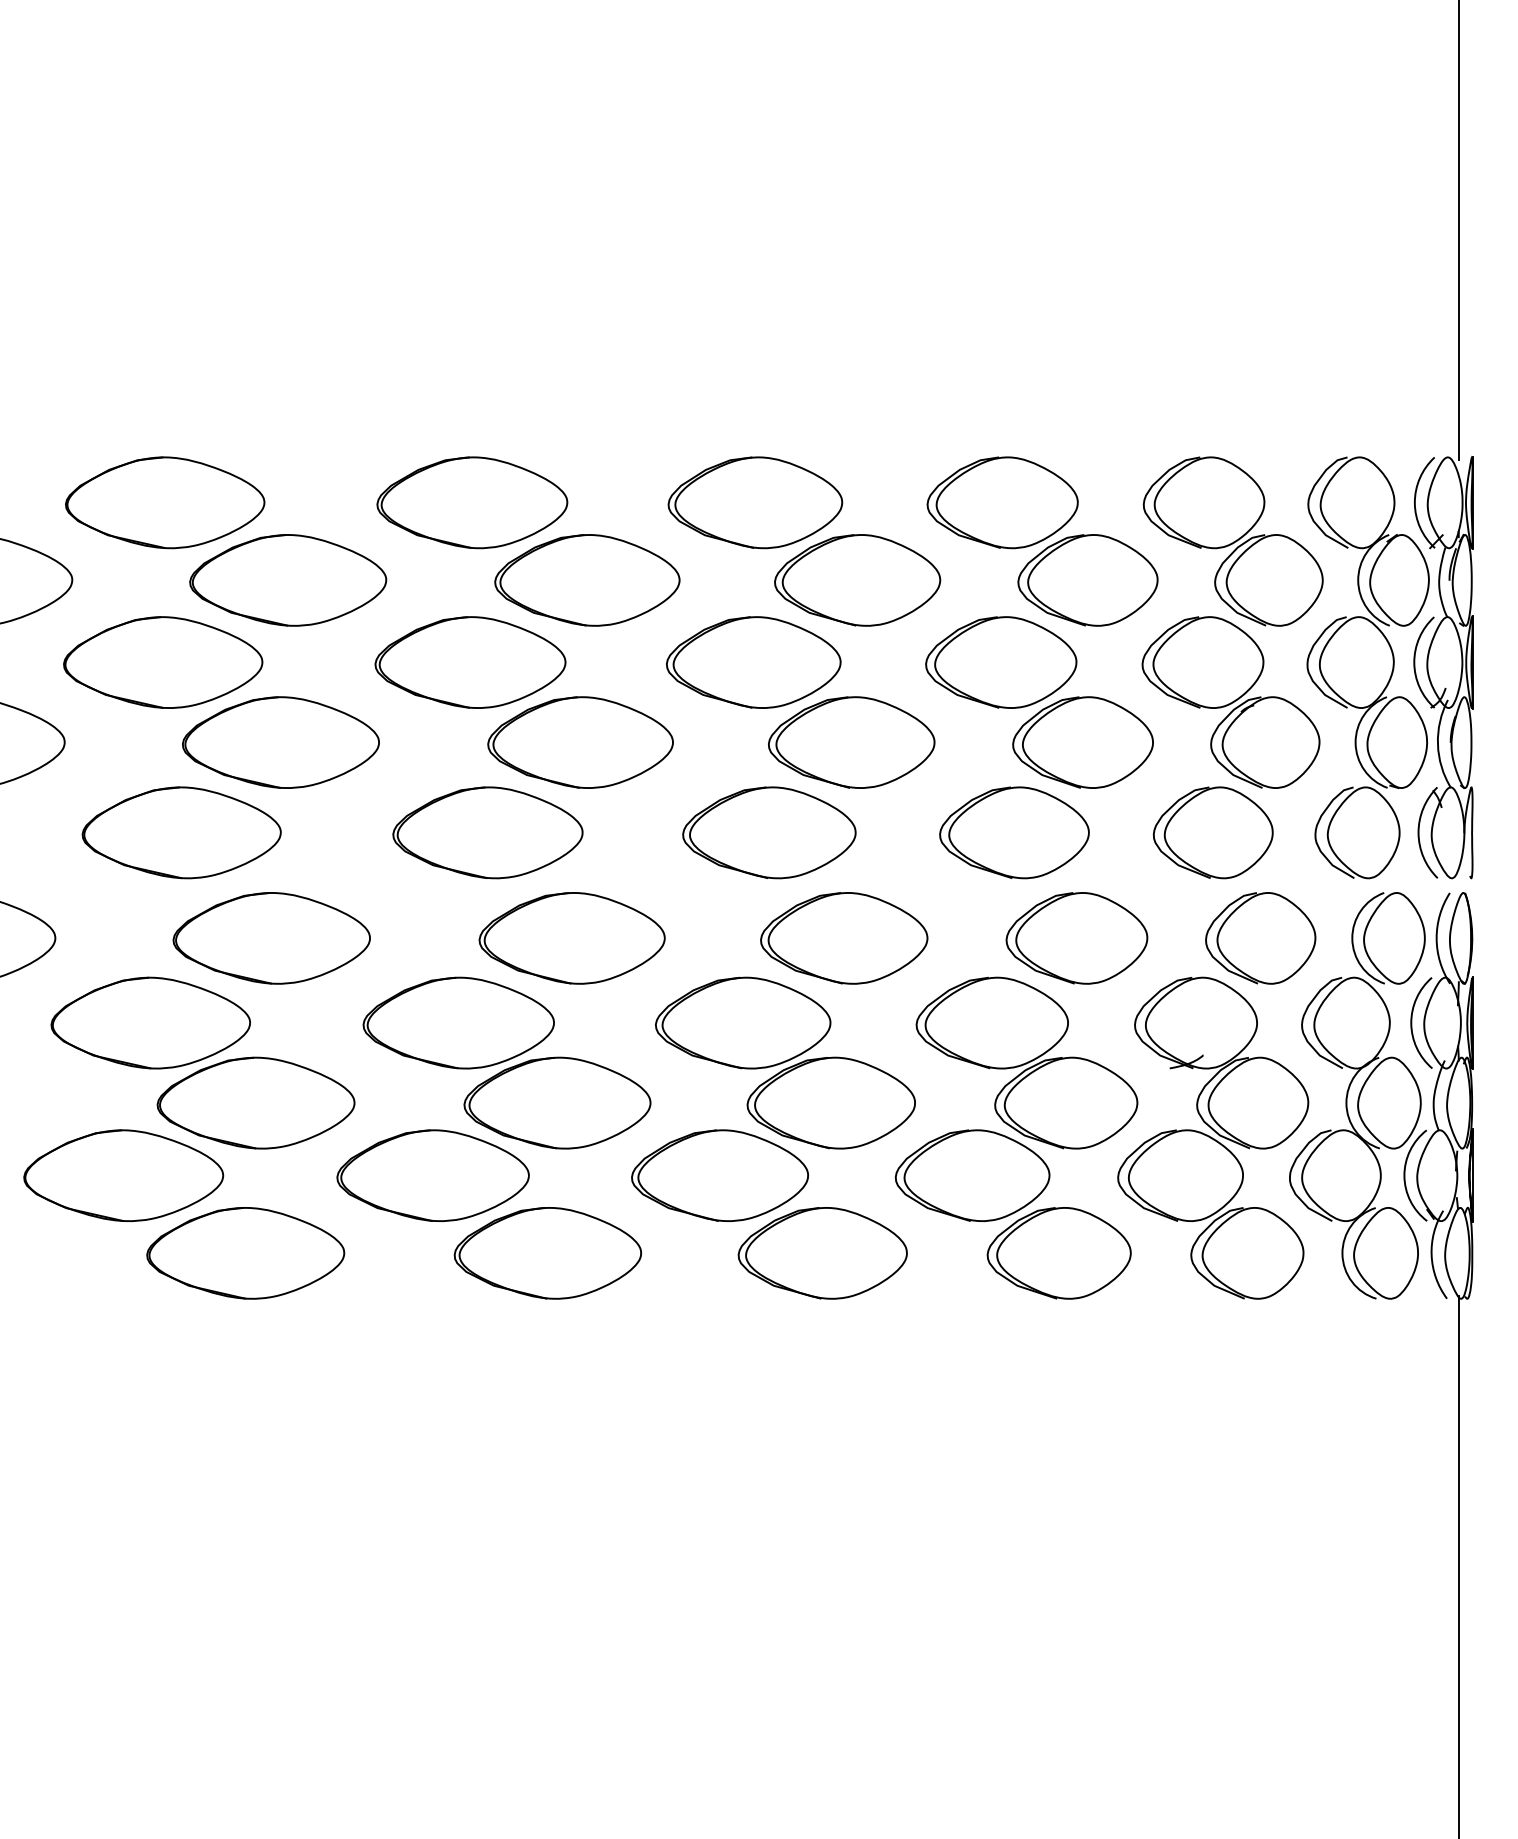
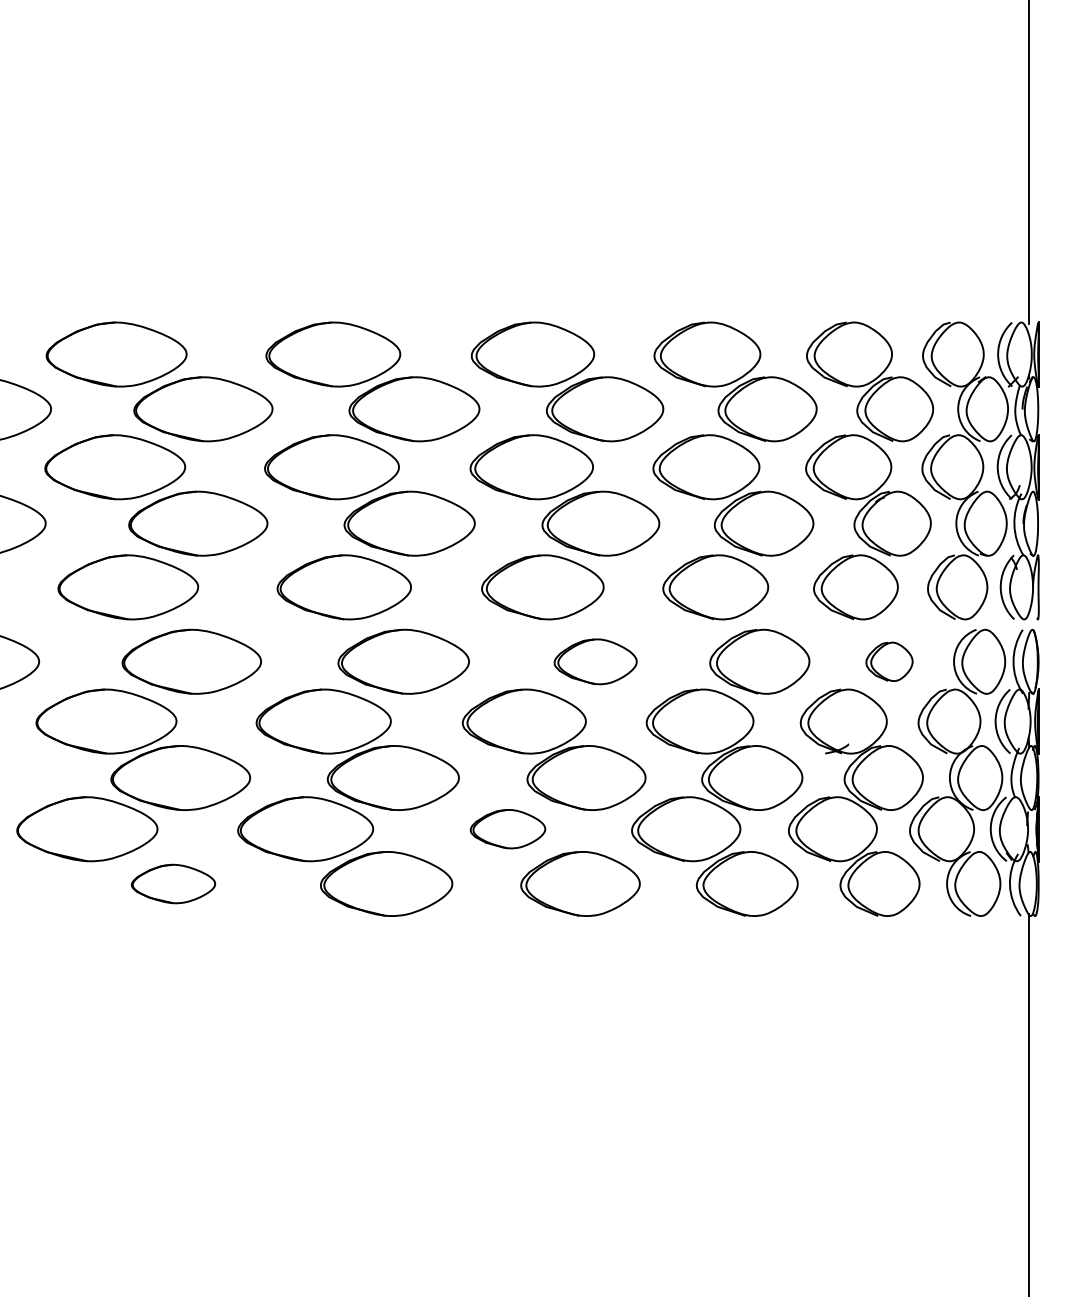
part: (844, 938) -> (595, 661), size x0.7
part: (1260, 938) -> (889, 661), size x0.6
part: (719, 1175) -> (507, 829), size x0.6
part: (245, 1253) -> (173, 884), size x0.6

